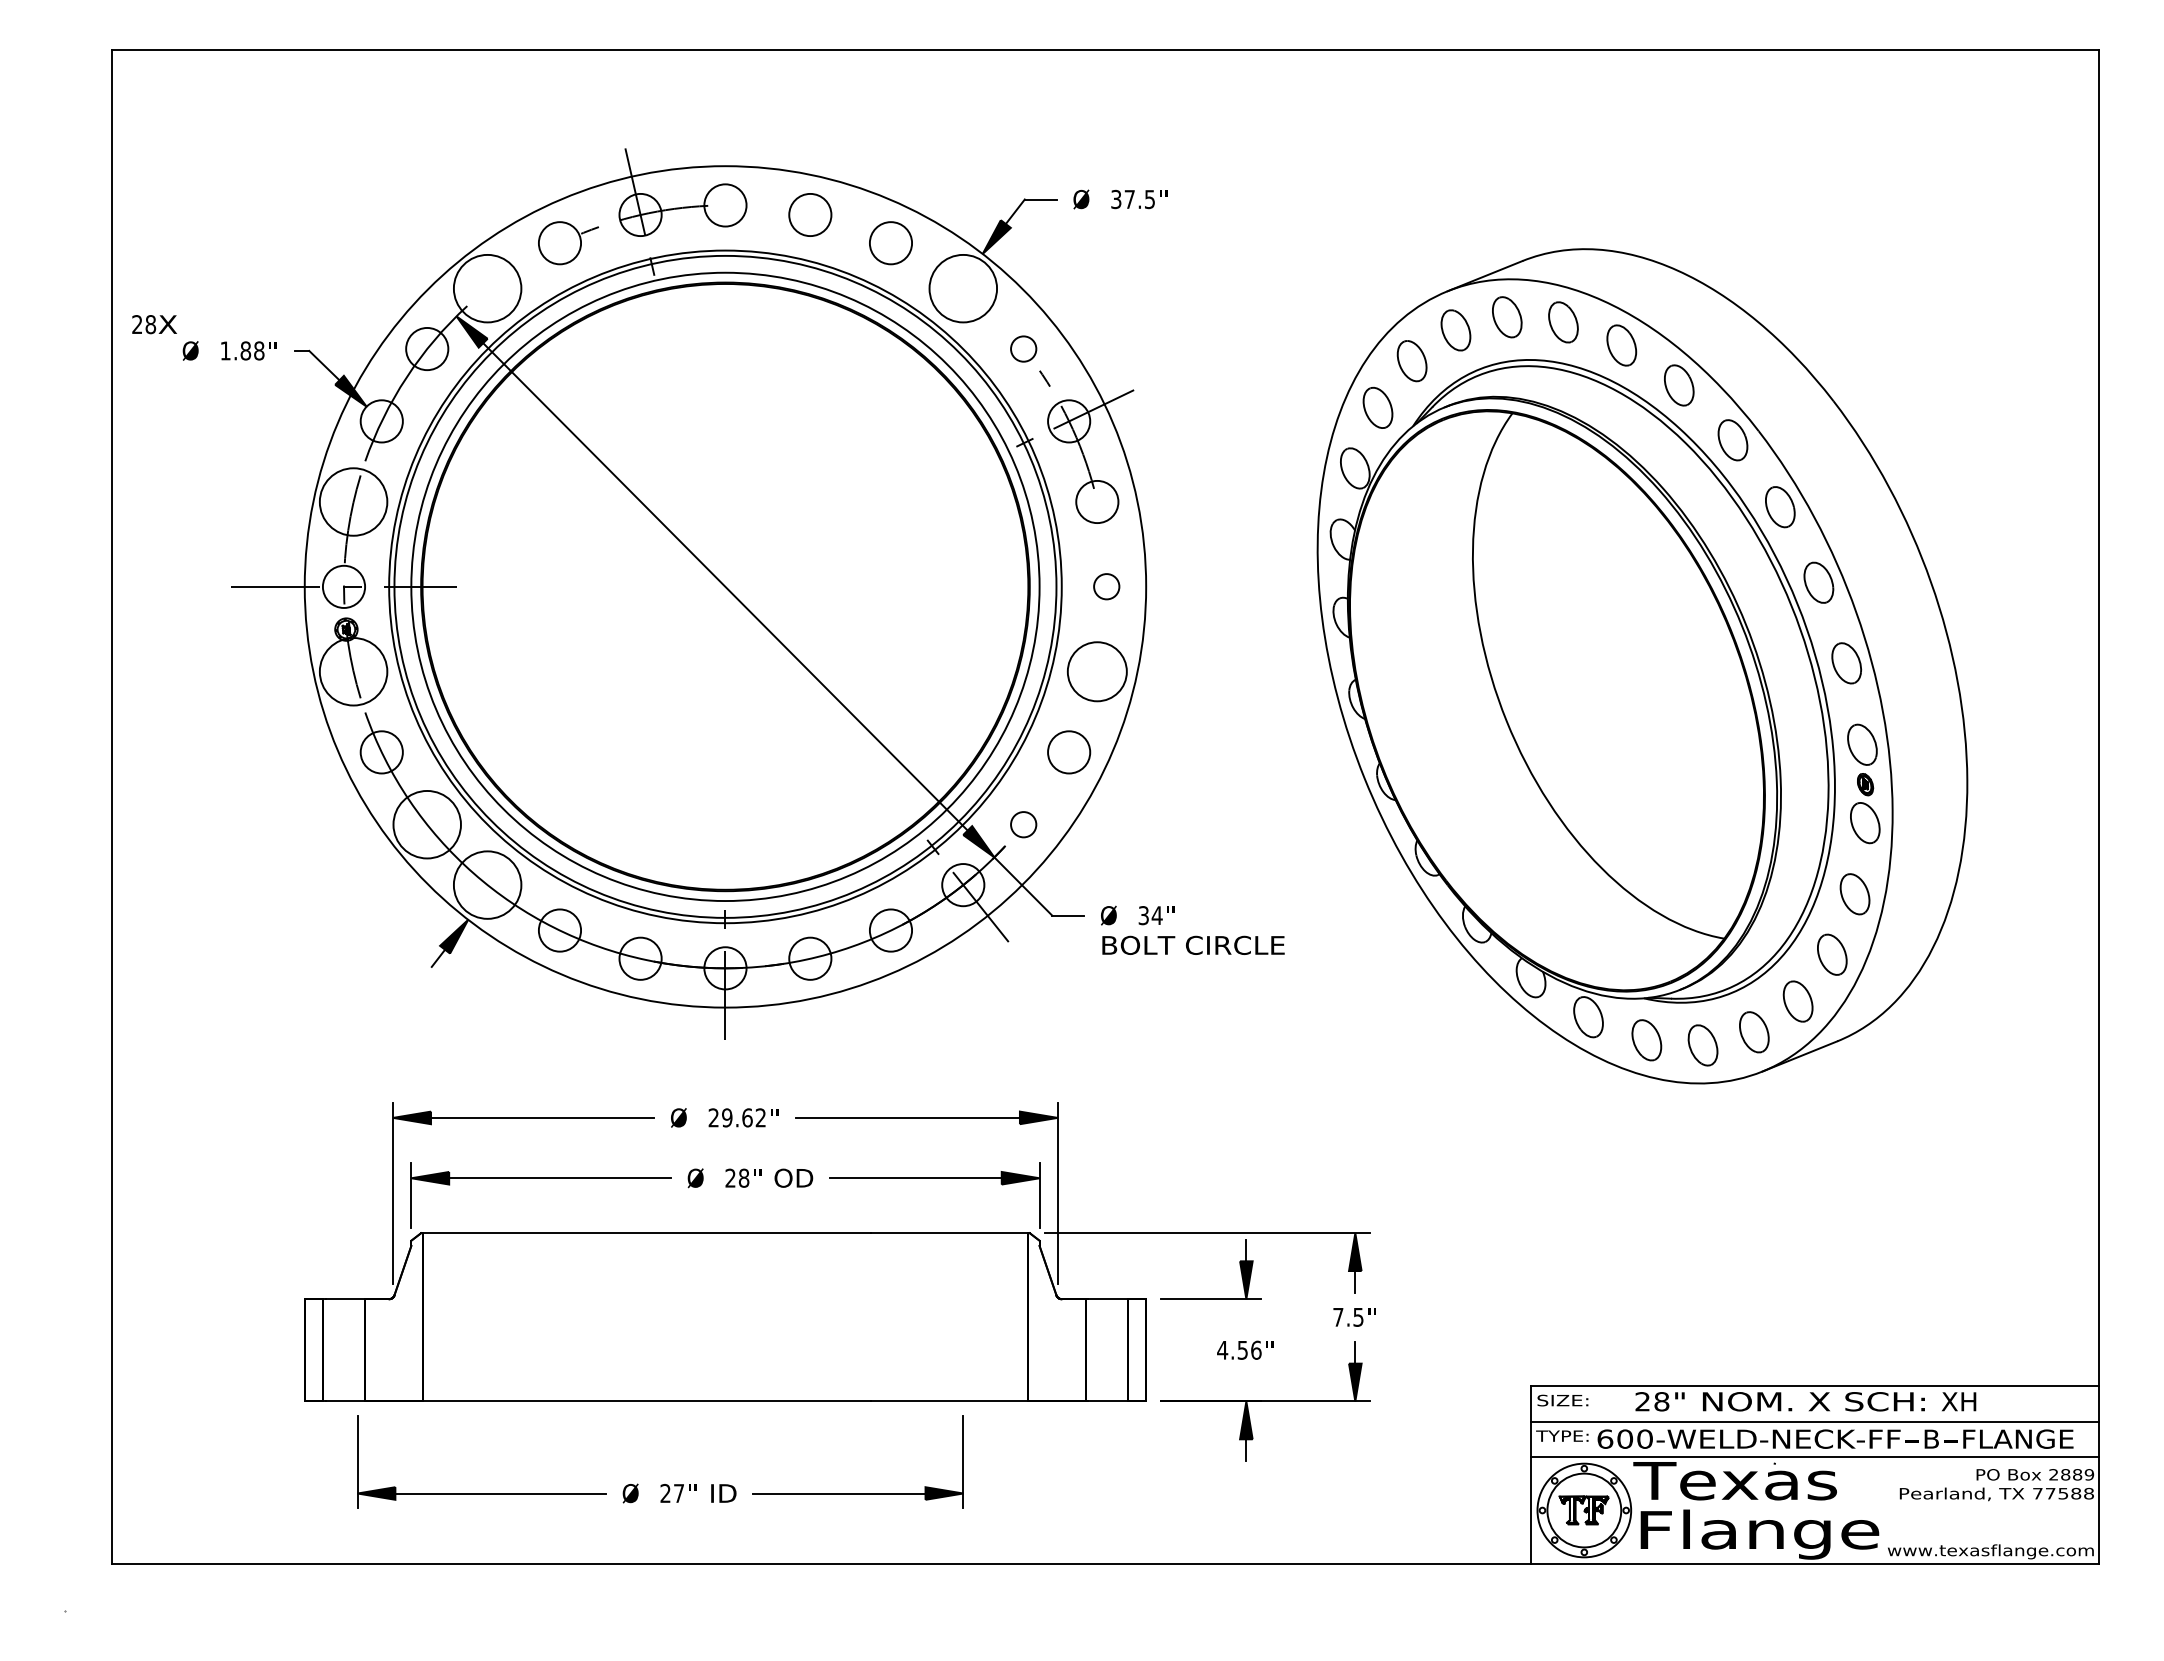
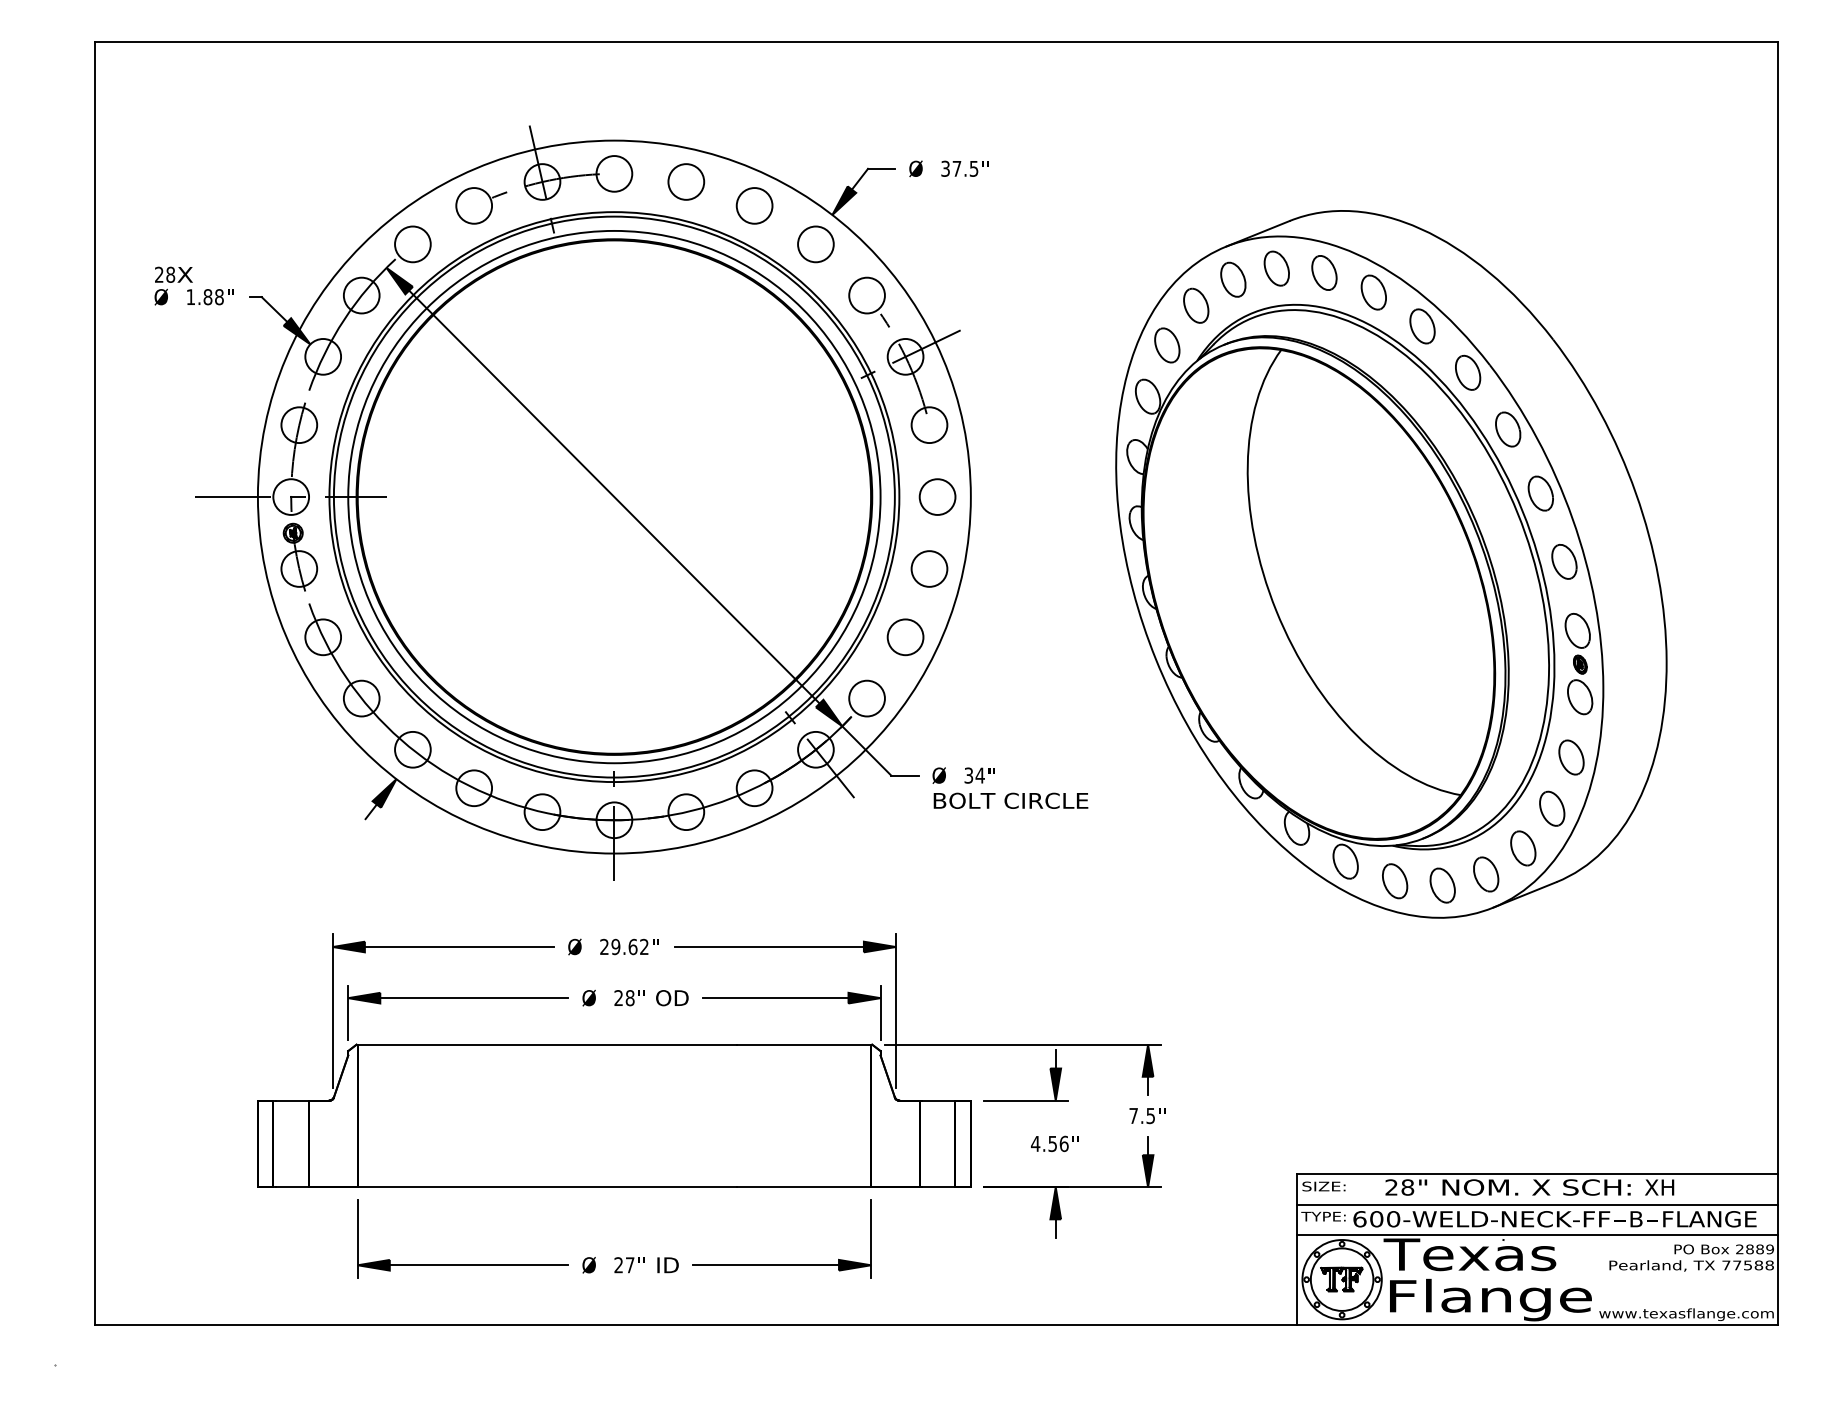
circle: (487, 288) -> (412, 244), size x0.62
circle: (963, 288) -> (816, 244), size x0.62
text: (154, 324) -> (173, 274), moved
circle: (1023, 348) -> (866, 295), size x1.67
circle: (353, 501) -> (299, 424), size x0.62
circle: (1106, 586) -> (937, 496), size x1.67
circle: (353, 671) -> (299, 568), size x0.62
circle: (1097, 671) -> (929, 568), size x0.71
circle: (427, 824) -> (361, 698), size x0.62
circle: (1023, 824) -> (866, 698), size x1.67
circle: (487, 885) -> (412, 750), size x0.62
part: (661, 1484) -> (615, 1257), moved

